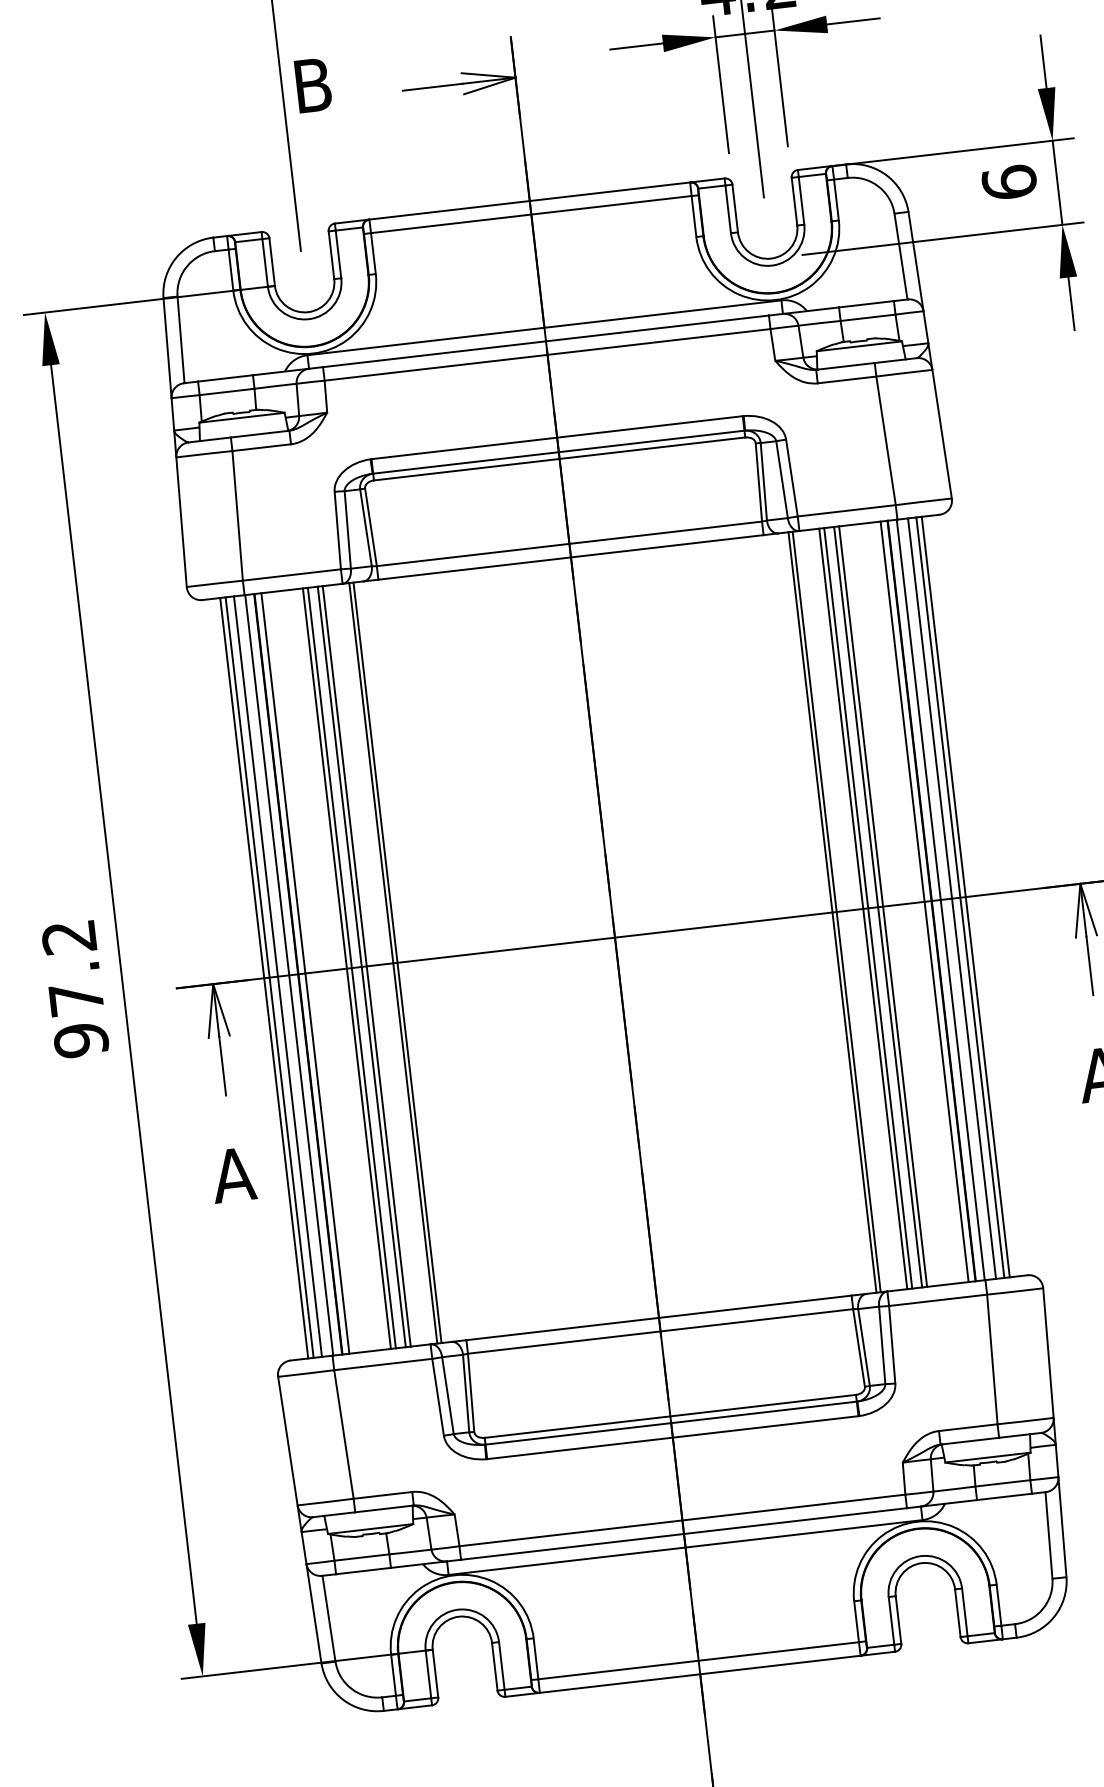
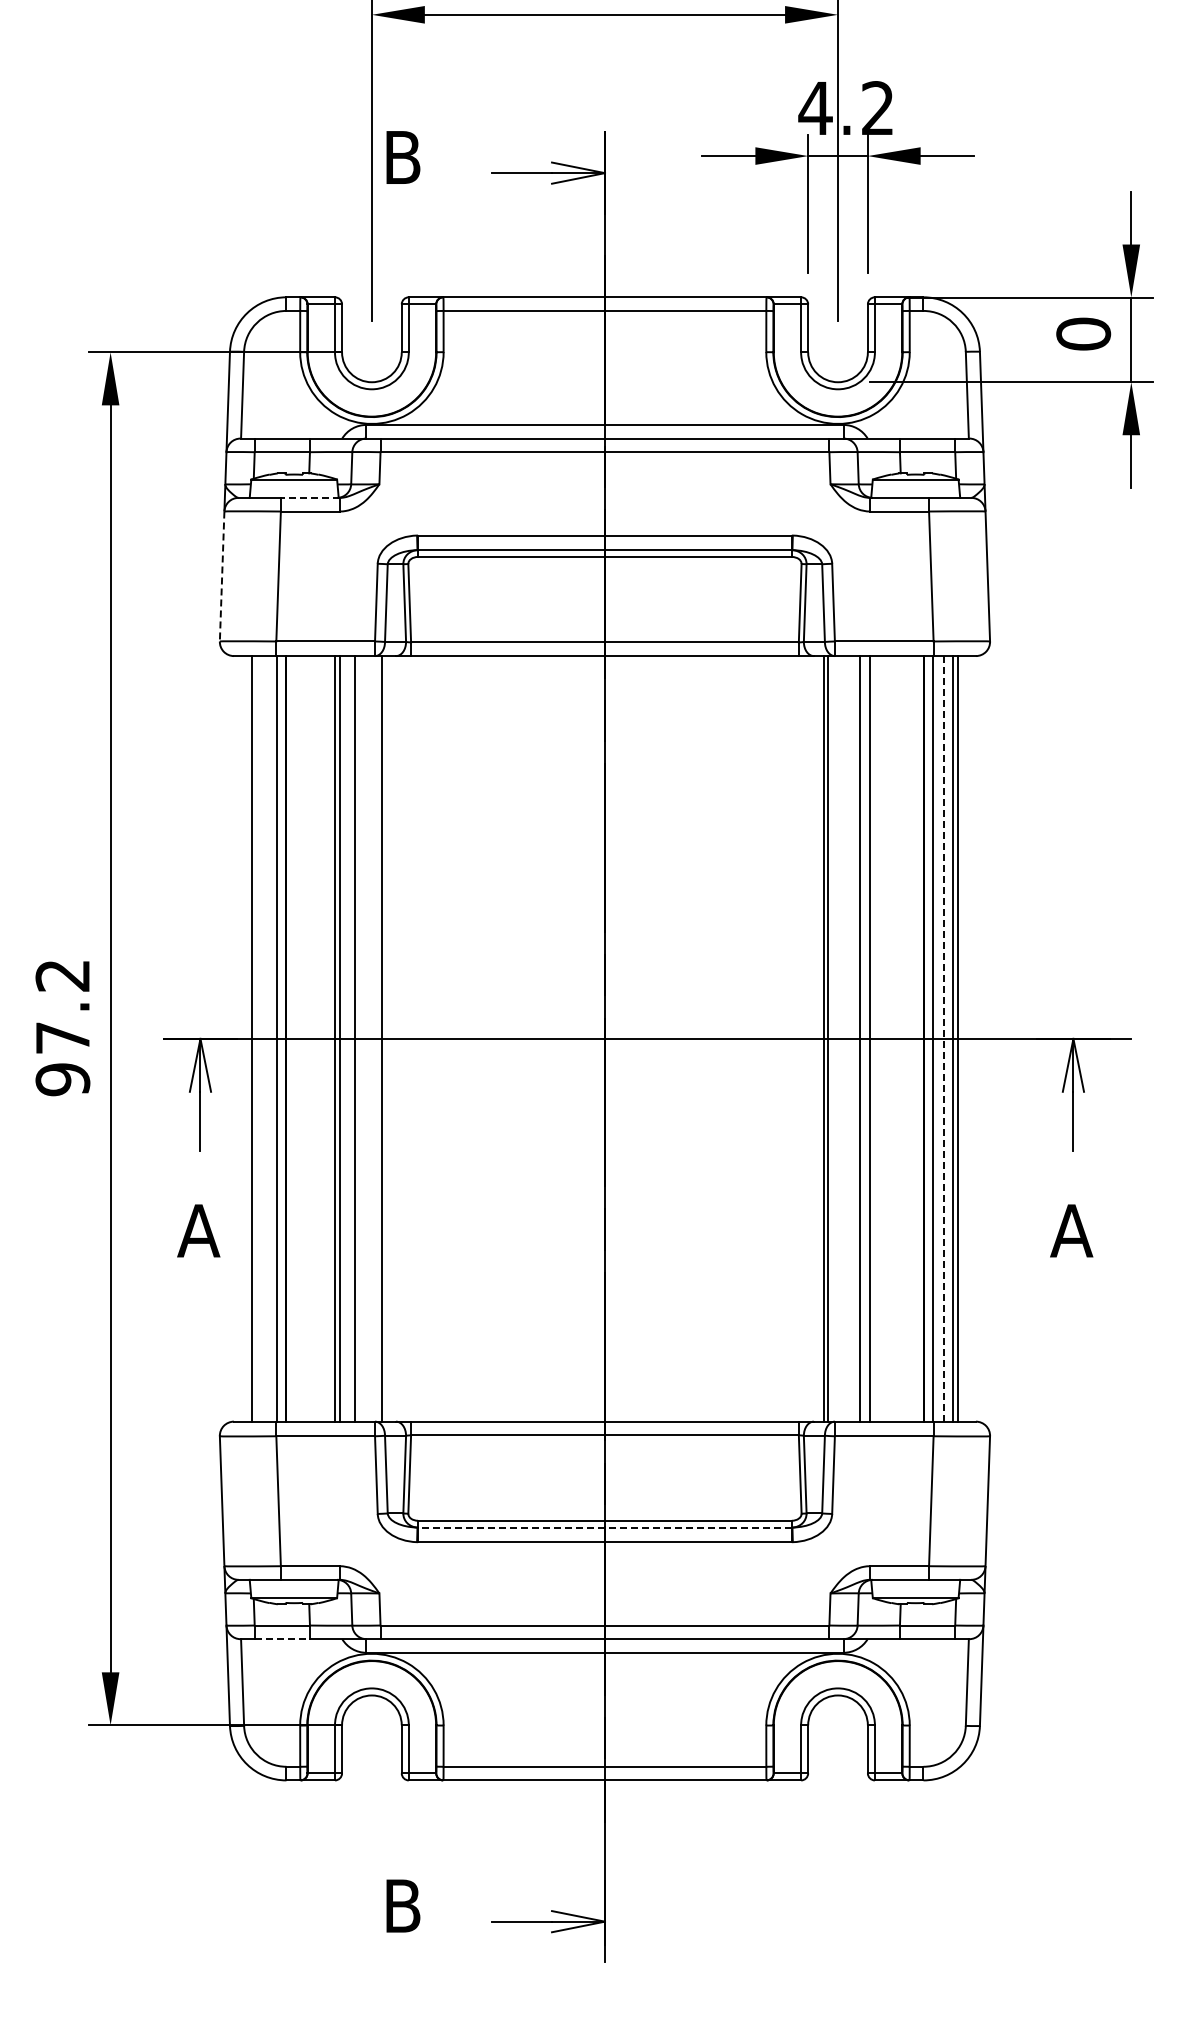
text: (1009, 181) -> (1083, 333), 6 -> 0
line: (259, 433) -> (309, 497), solid -> dashed
line: (182, 523) -> (222, 577), solid -> dashed
line: (952, 898) -> (944, 1038), solid -> dashed
line: (924, 901) -> (916, 1038), removed
line: (882, 906) -> (874, 1038), removed
line: (862, 908) -> (854, 1038), removed
line: (397, 962) -> (386, 1038), removed
line: (362, 966) -> (350, 1038), removed
line: (305, 973) -> (293, 1038), removed
line: (277, 976) -> (265, 1038), removed
line: (269, 977) -> (257, 1038), removed
line: (670, 1423) -> (604, 1527), solid -> dashed
line: (363, 1571) -> (282, 1639), solid -> dashed

